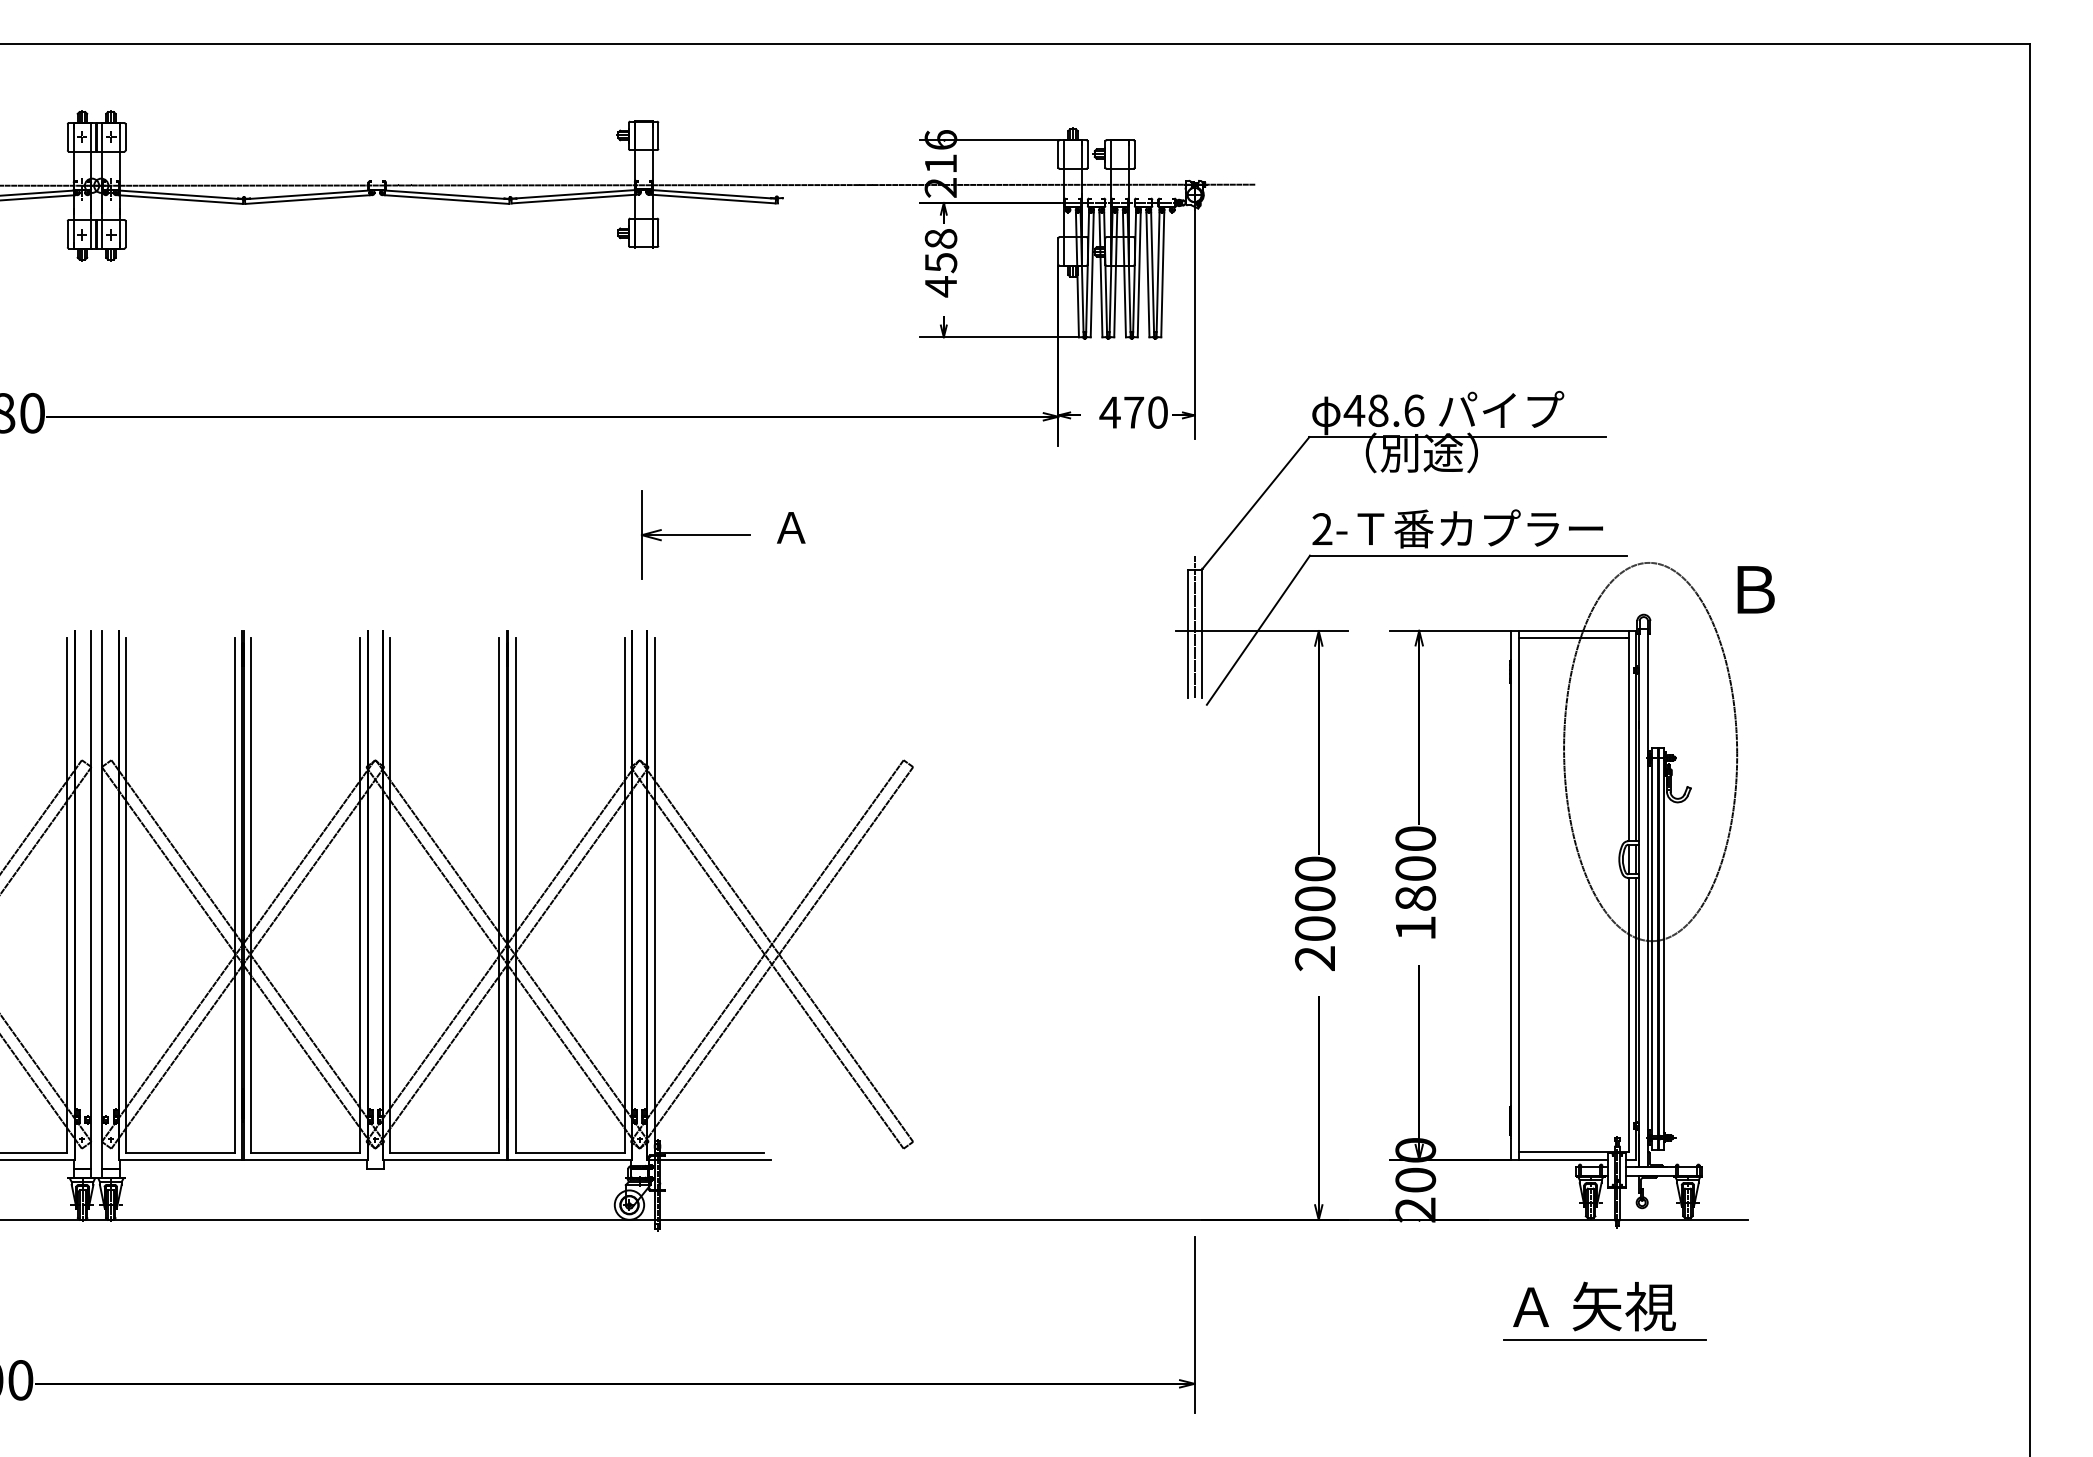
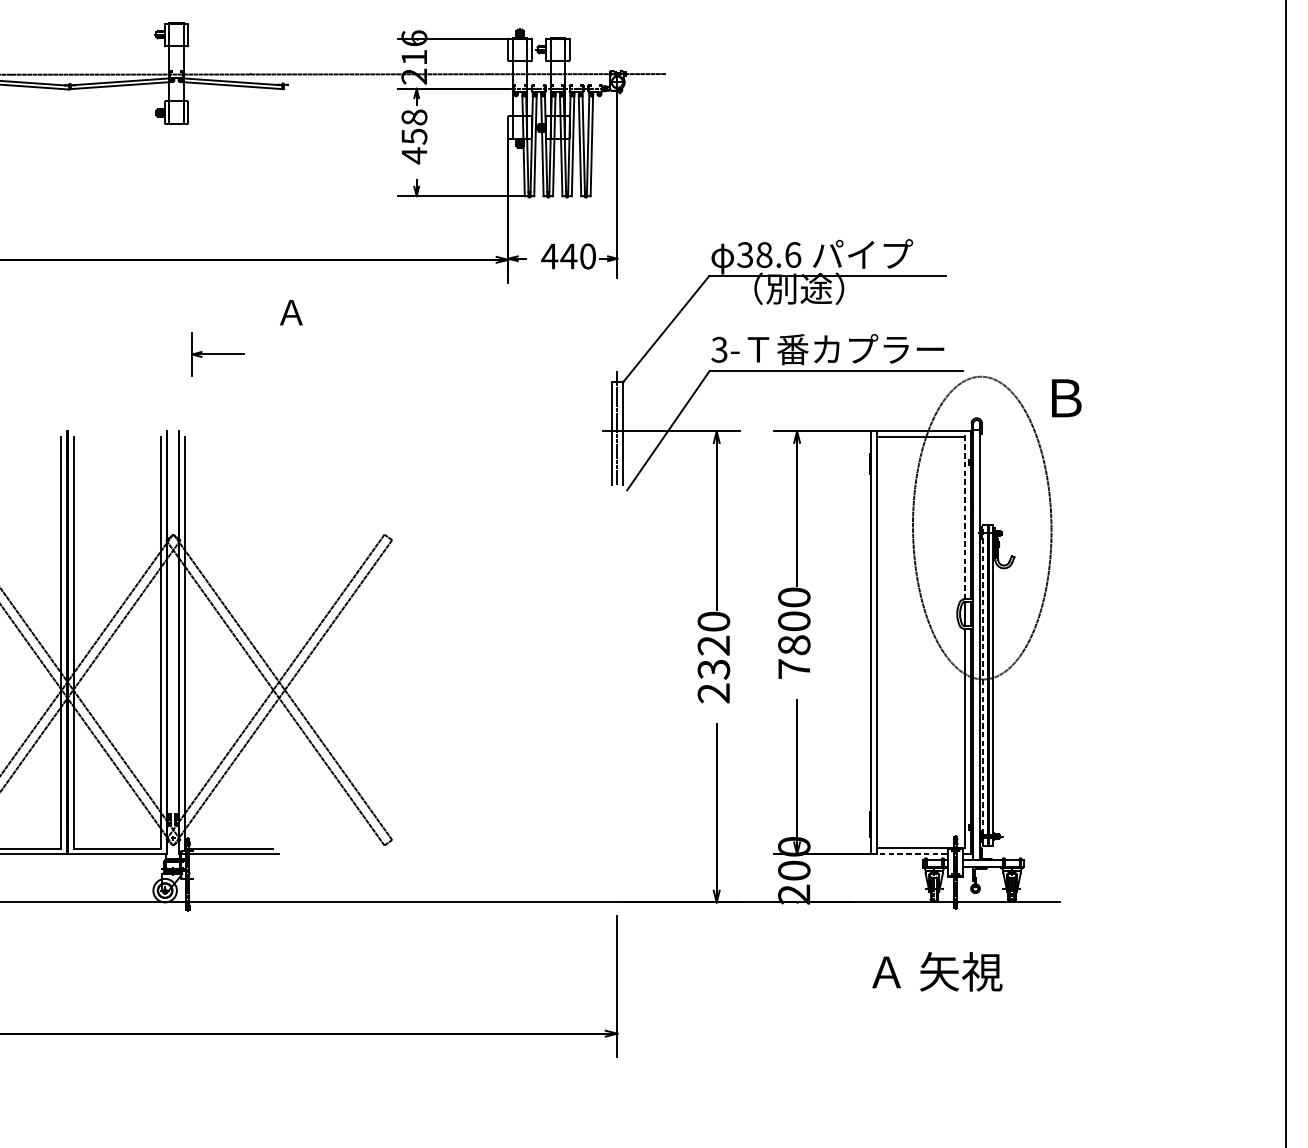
text: (1354, 410) -> (745, 254), 48.6 -> 38.6
text: (1133, 412) -> (568, 256), 470 -> 440
text: (791, 527) -> (291, 312), moved
text: (1322, 529) -> (719, 350), 2- -> 3-
part: (695, 534) -> (217, 354), size x0.6
line: (1628, 735) -> (964, 514), solid -> dashed
text: (1315, 913) -> (714, 657), 2000 -> 2320
text: (1415, 927) -> (794, 668), 1800 -> 7800
line: (1652, 940) -> (983, 678), solid -> dashed
line: (1560, 1159) -> (910, 854), solid -> dashed
line: (1604, 1340) -> (945, 998), removed

